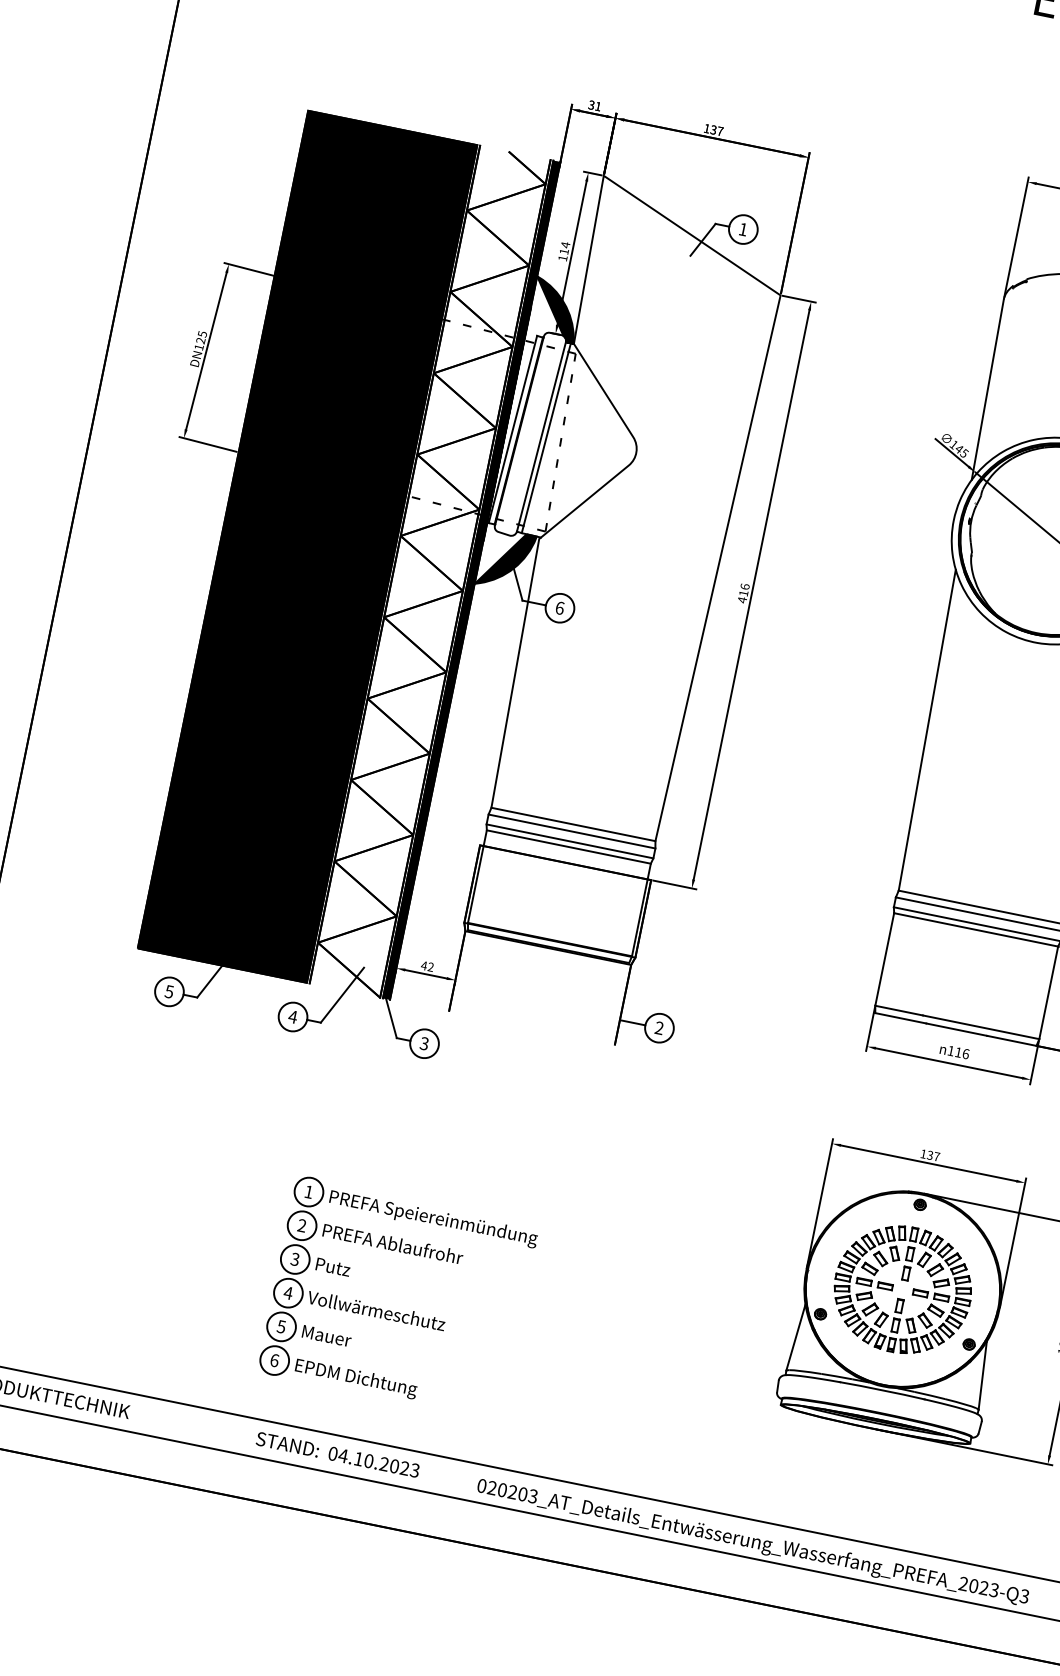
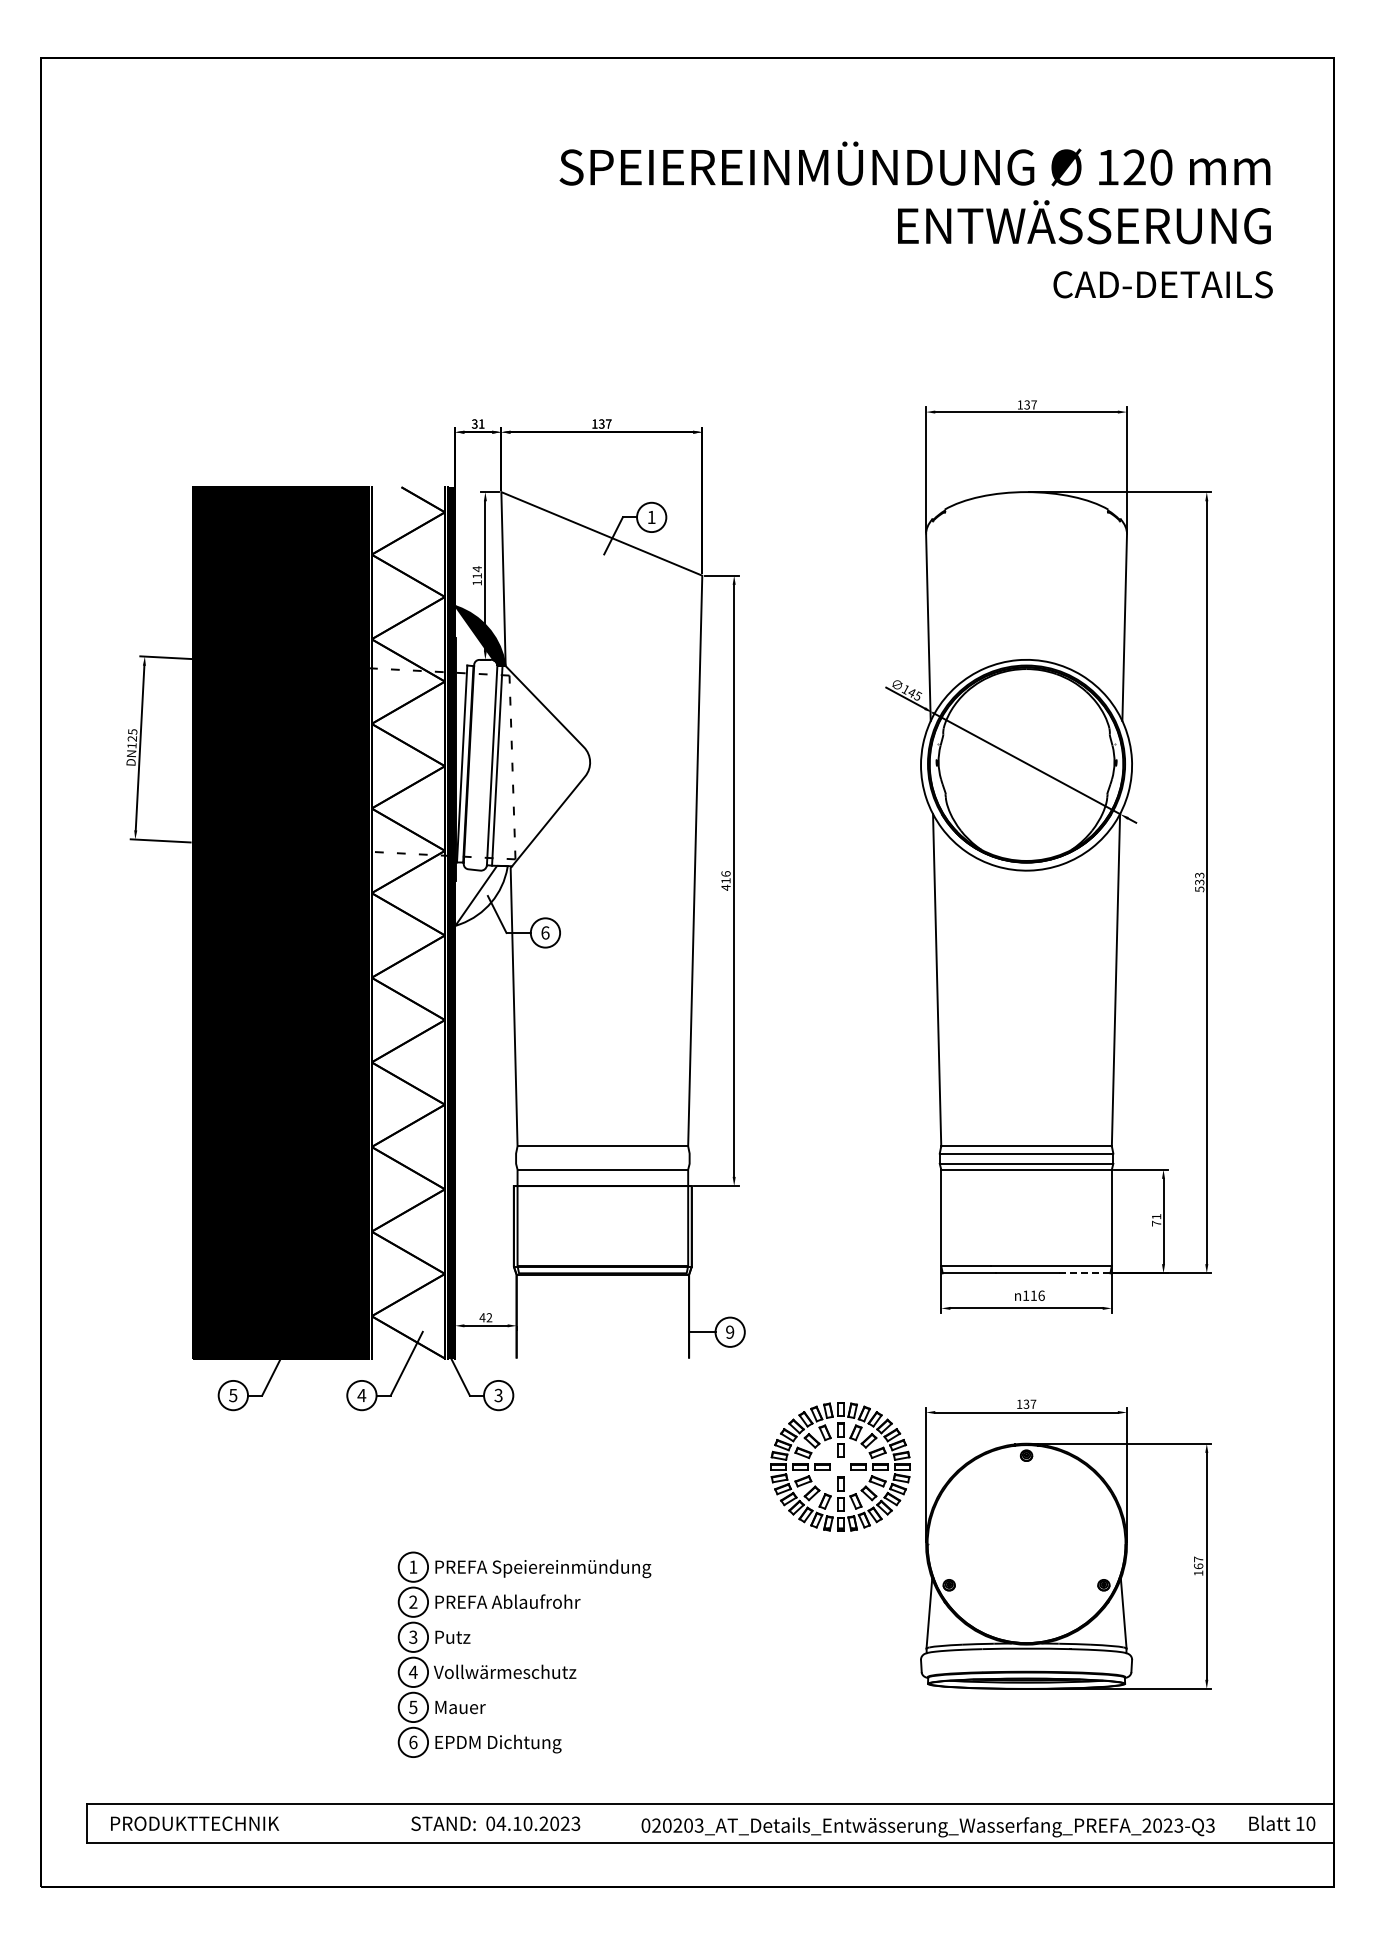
fill: (505, 559) -> (481, 895), removed
line: (571, 831) -> (602, 1153), removed
line: (569, 840) -> (602, 1163), removed
text: (659, 1028) -> (730, 1332), 2 -> 9
line: (1011, 1041) -> (1084, 1273), solid -> dashed
part: (904, 1280) -> (840, 1457), moved

